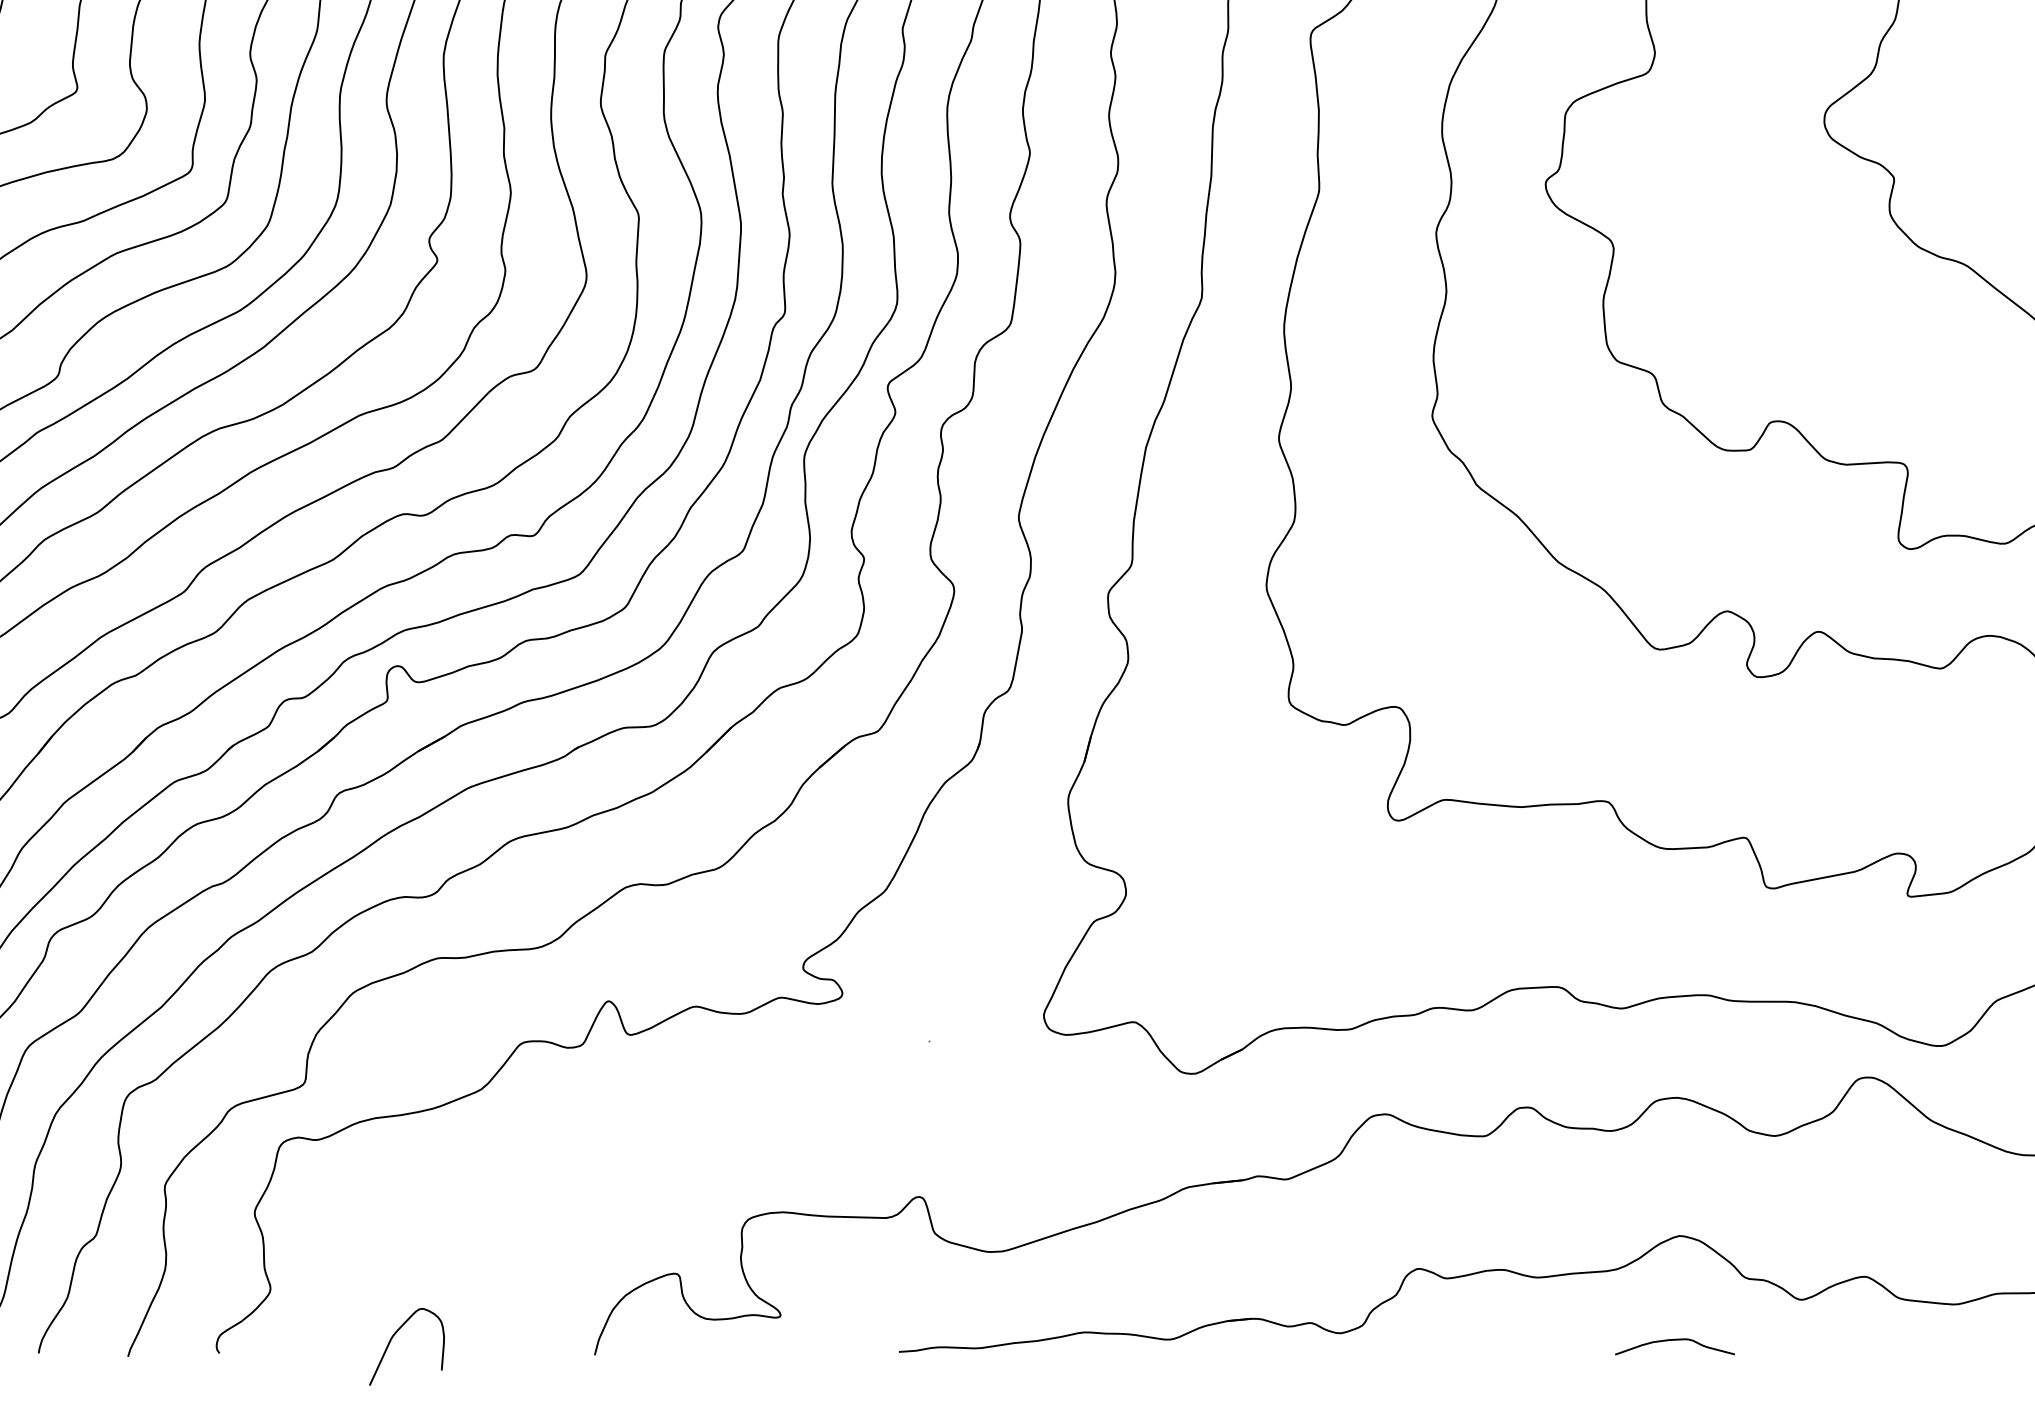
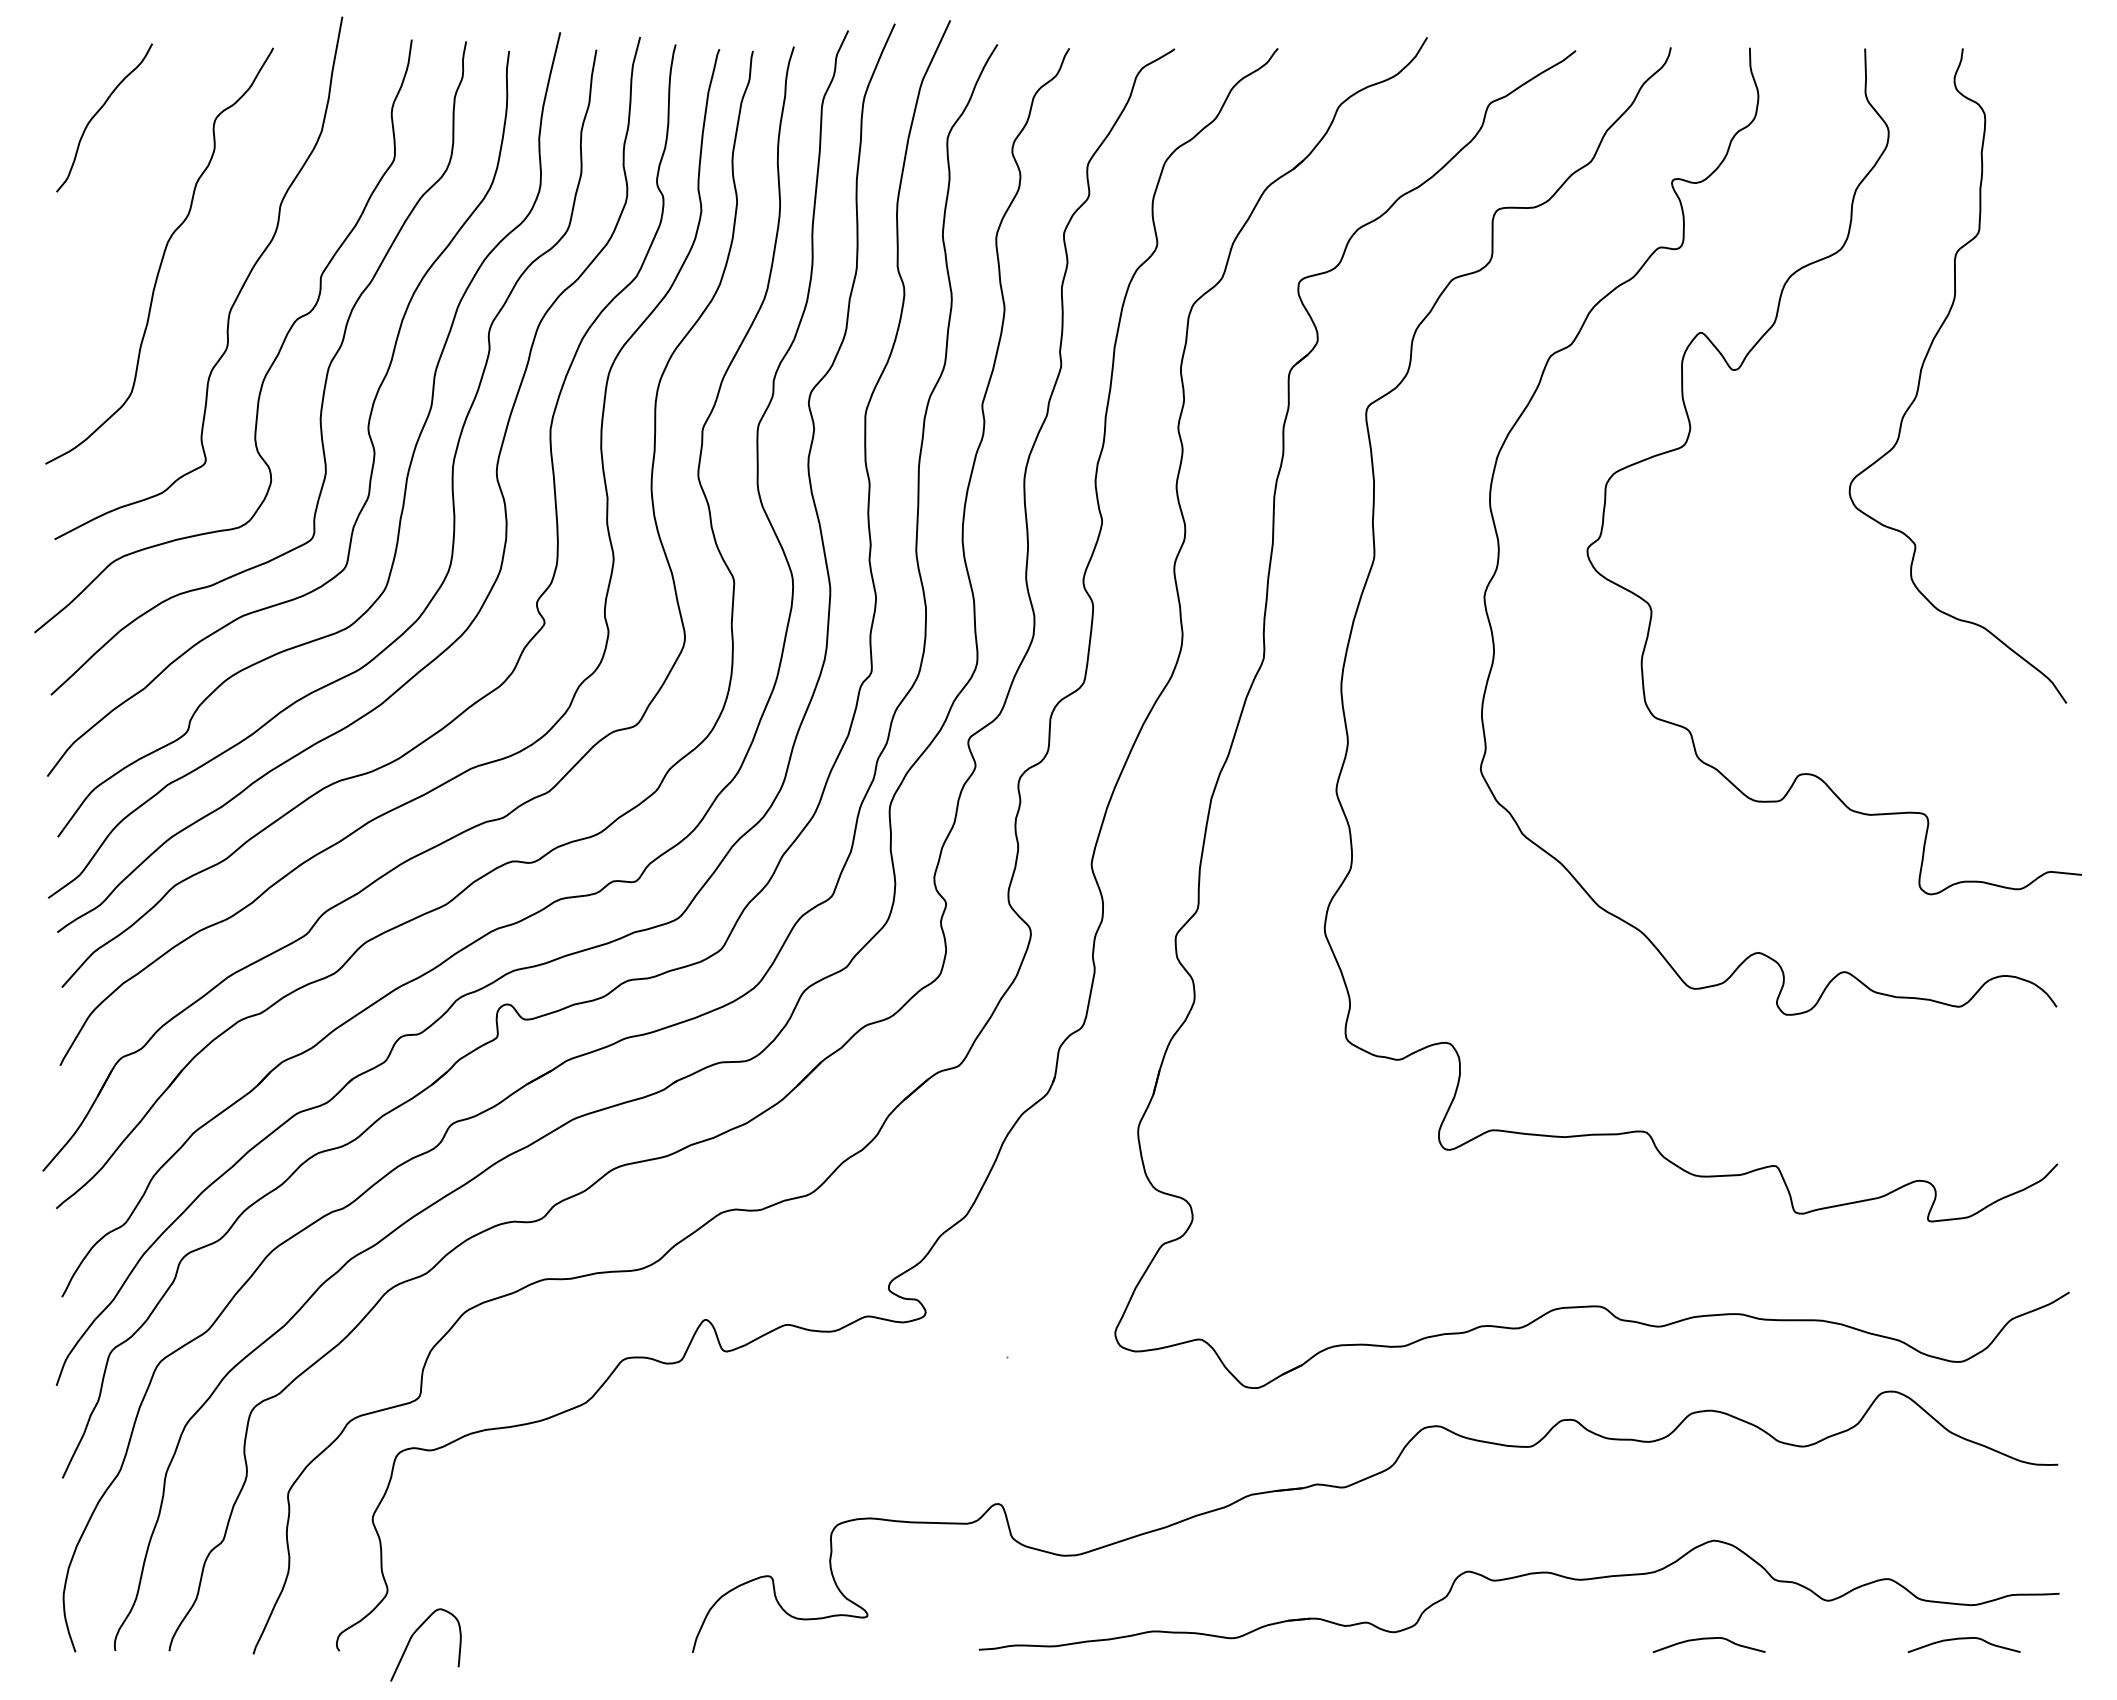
curve: (392, 1338) -> (412, 1637), moved
curve: (1945, 1340) -> (1963, 1639), added

